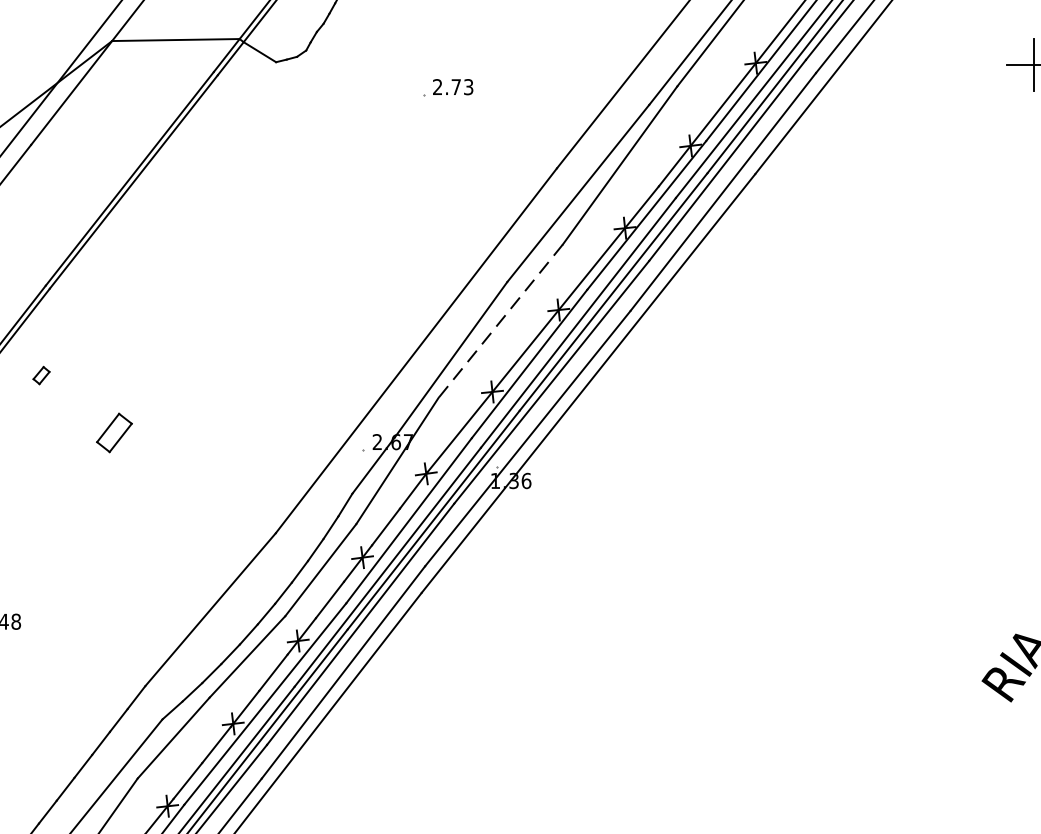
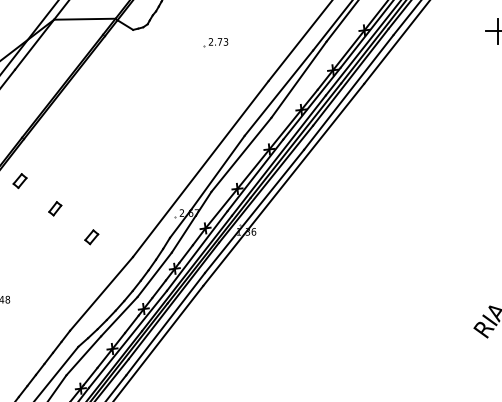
line: (500, 320) -> (241, 154), dashed -> solid
part: (40, 374) -> (19, 180), size x1.67
part: (115, 432) -> (55, 208), size x0.71
part: (189, 492) -> (91, 237), added

